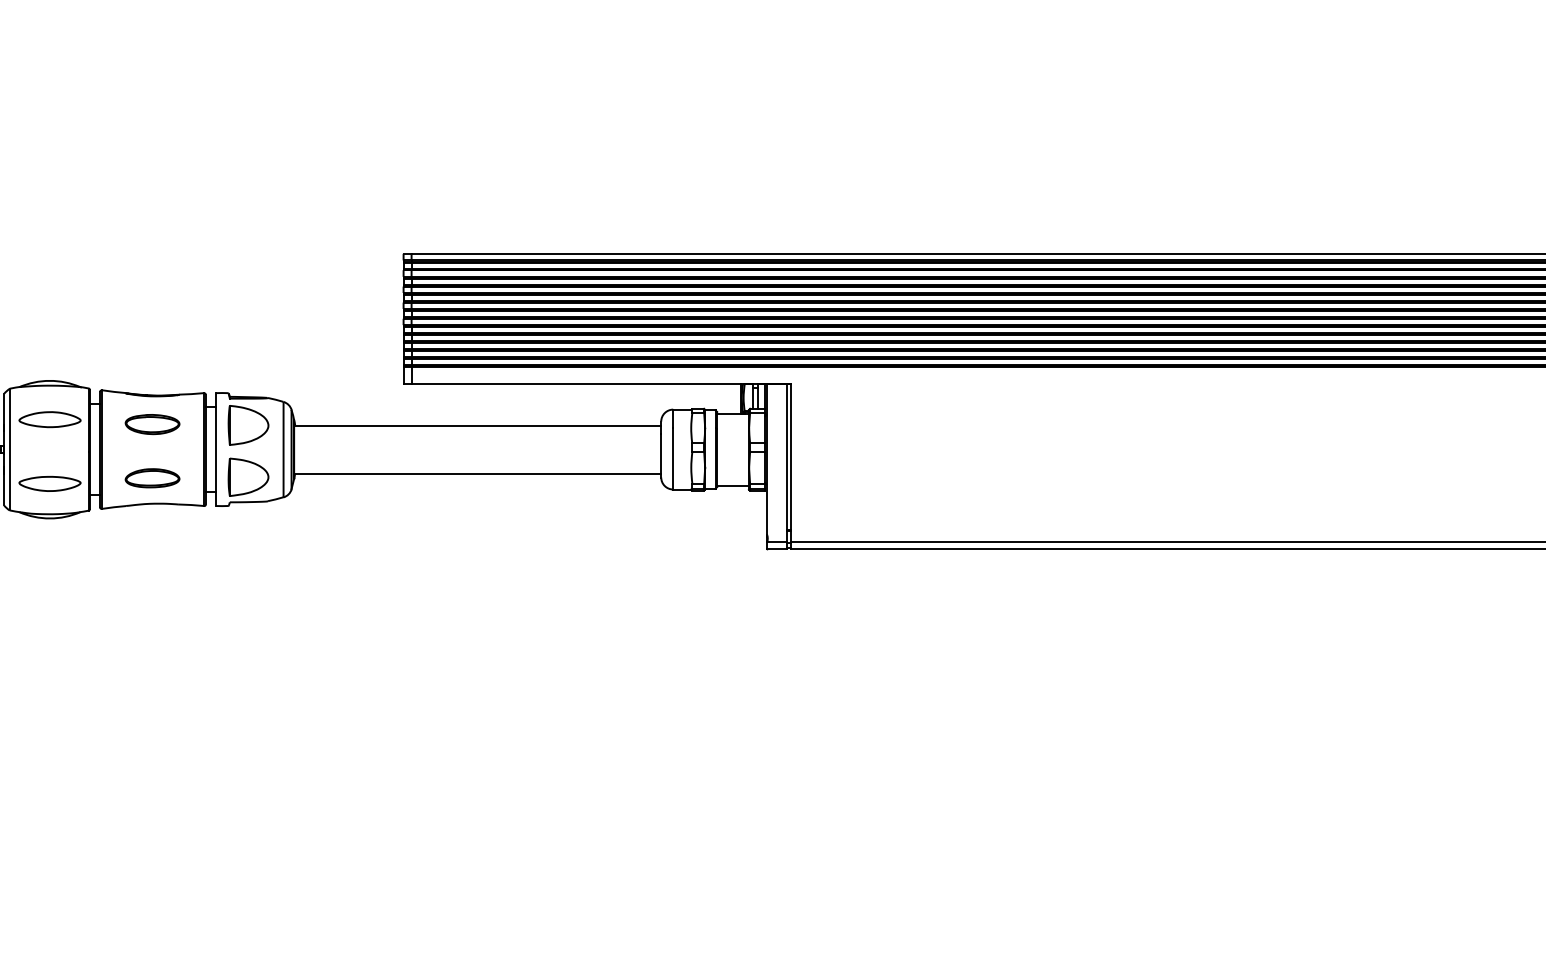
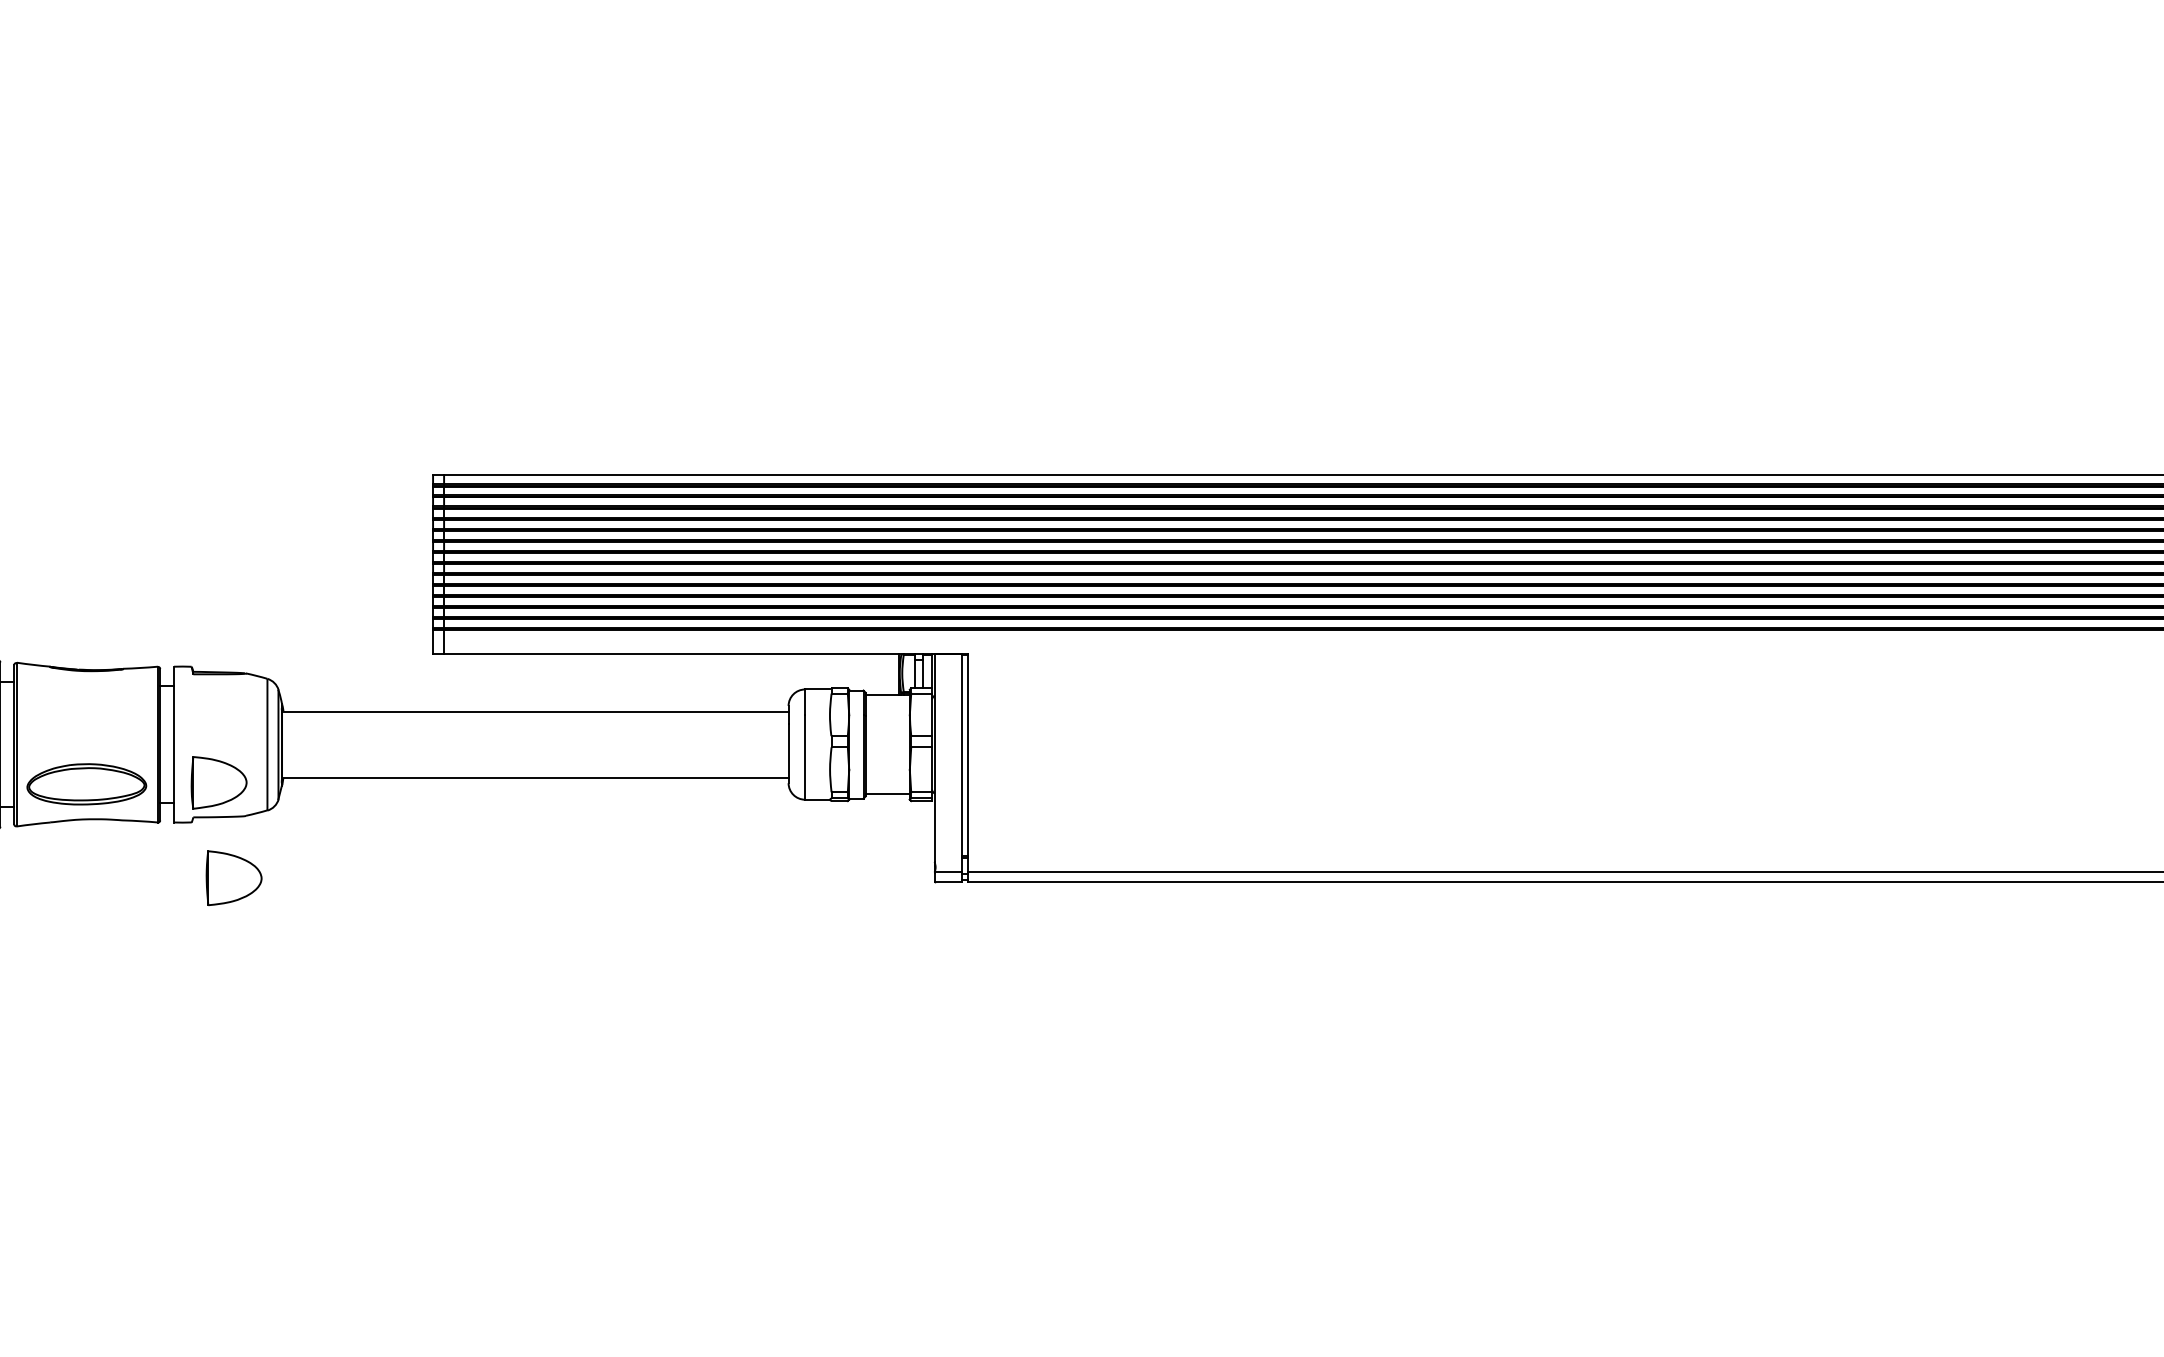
part: (152, 424) -> (86, 709), removed
part: (248, 424) -> (233, 877), moved
part: (152, 477) -> (86, 783), size x1.6

